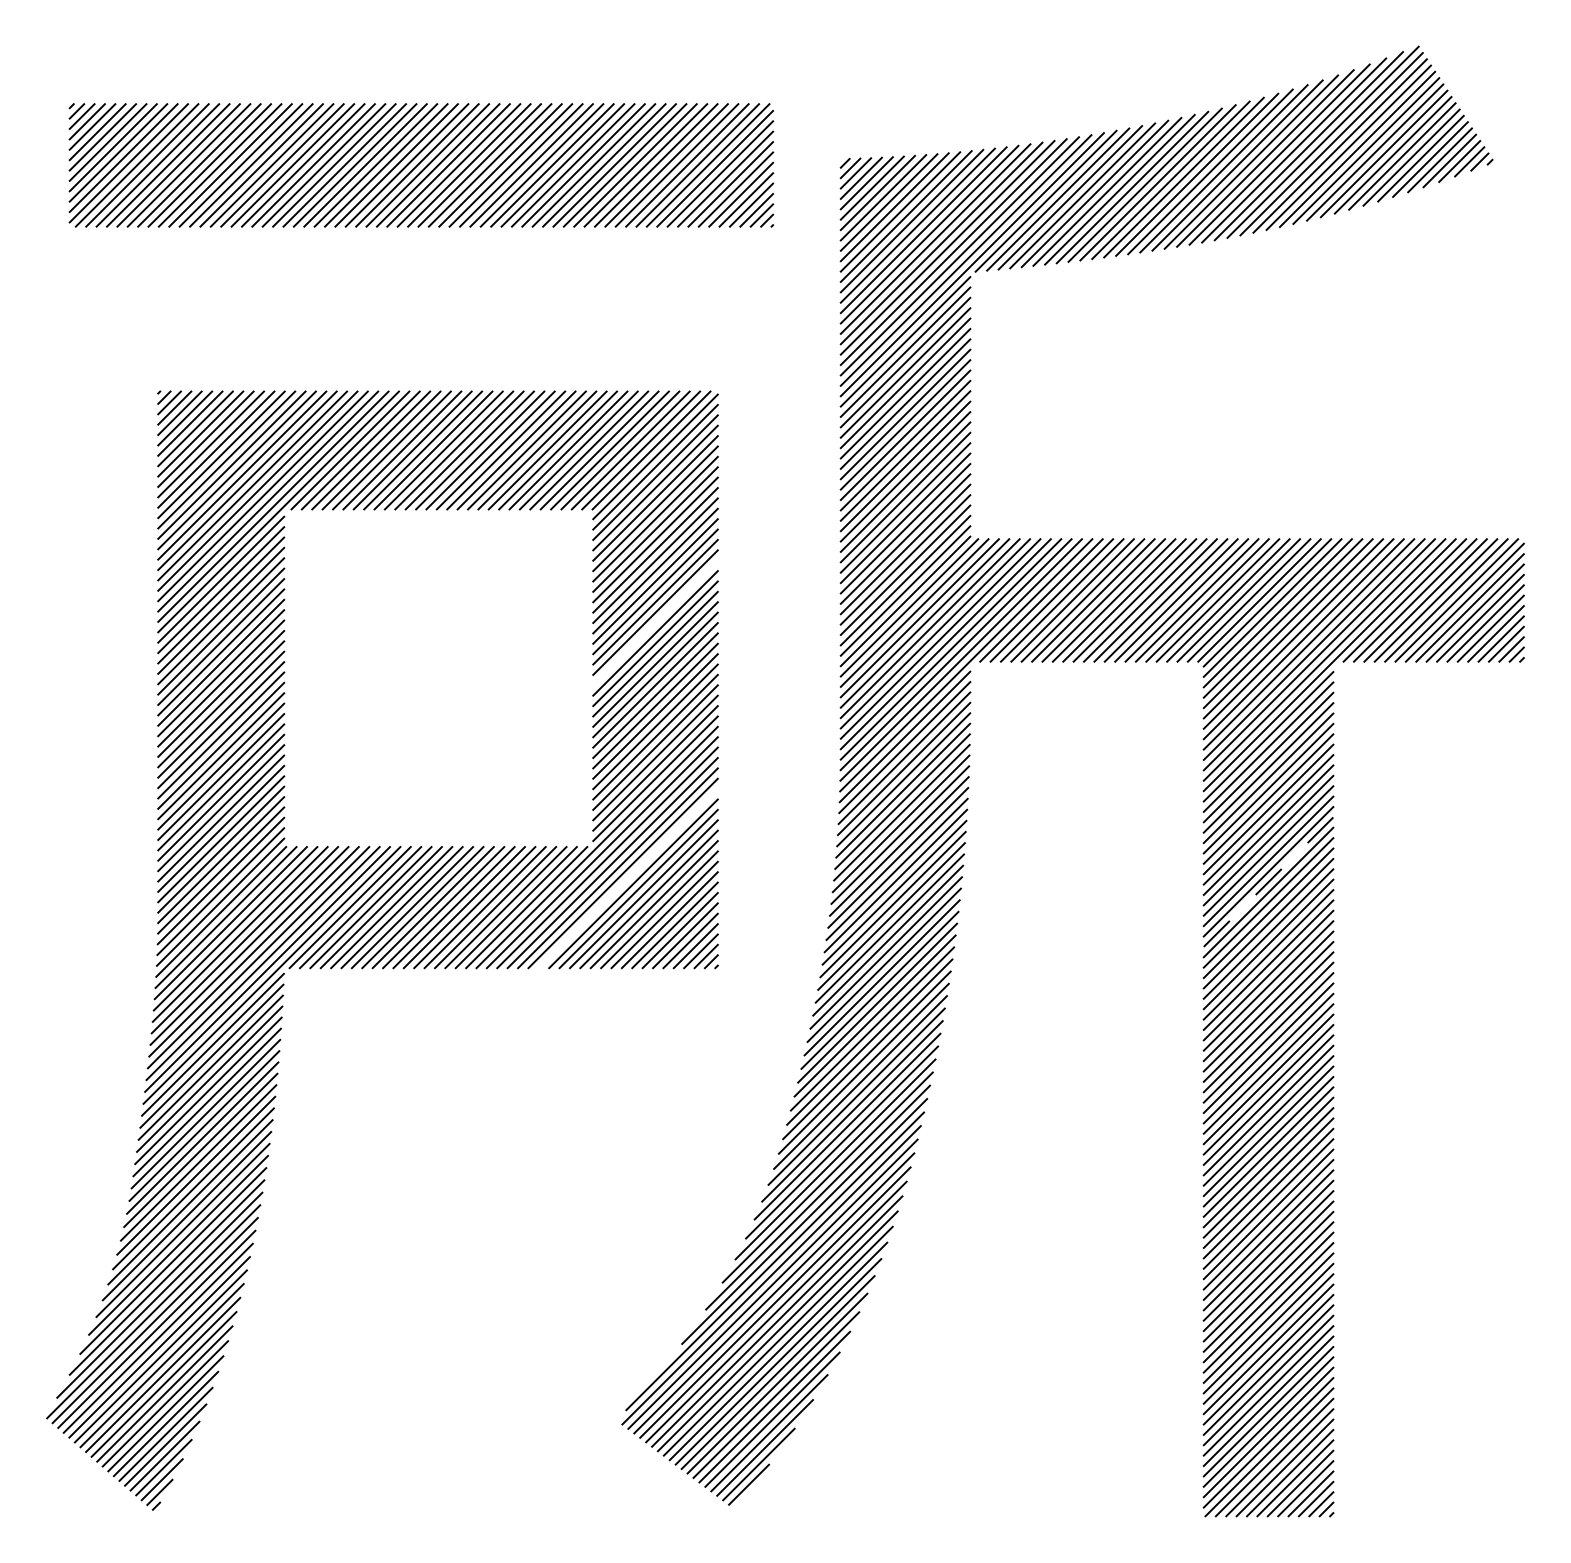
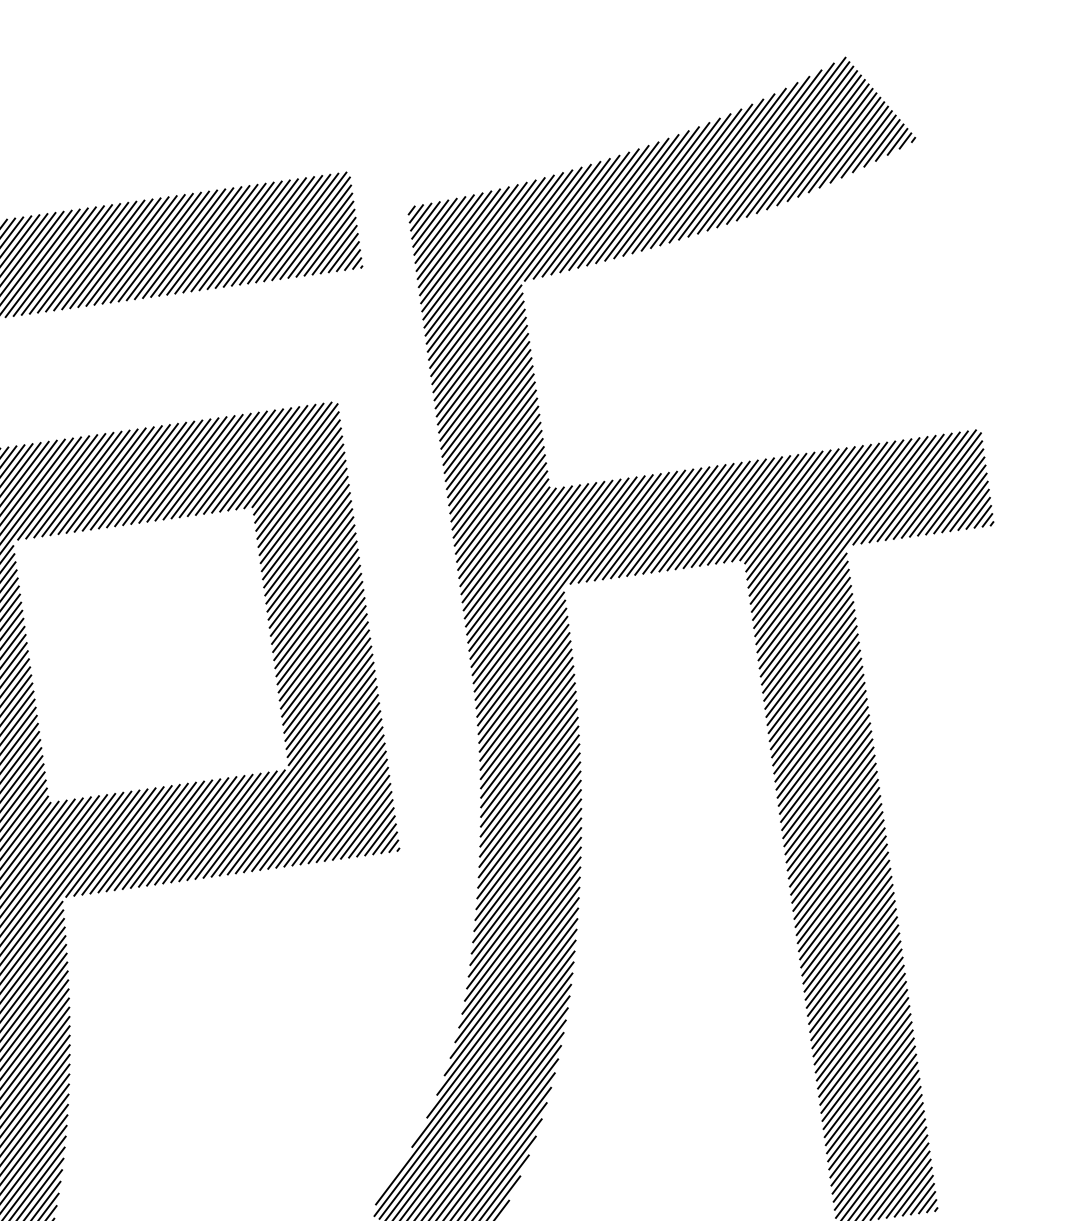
line: (655, 622) -> (313, 588), added
line: (627, 878) -> (319, 790), added
line: (1268, 882) -> (818, 724), dashed -> solid

